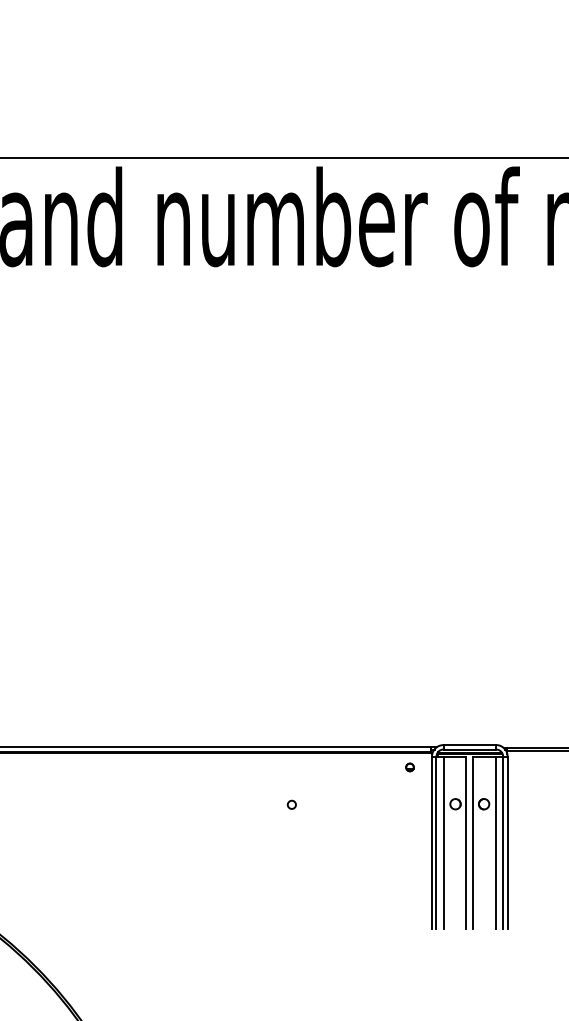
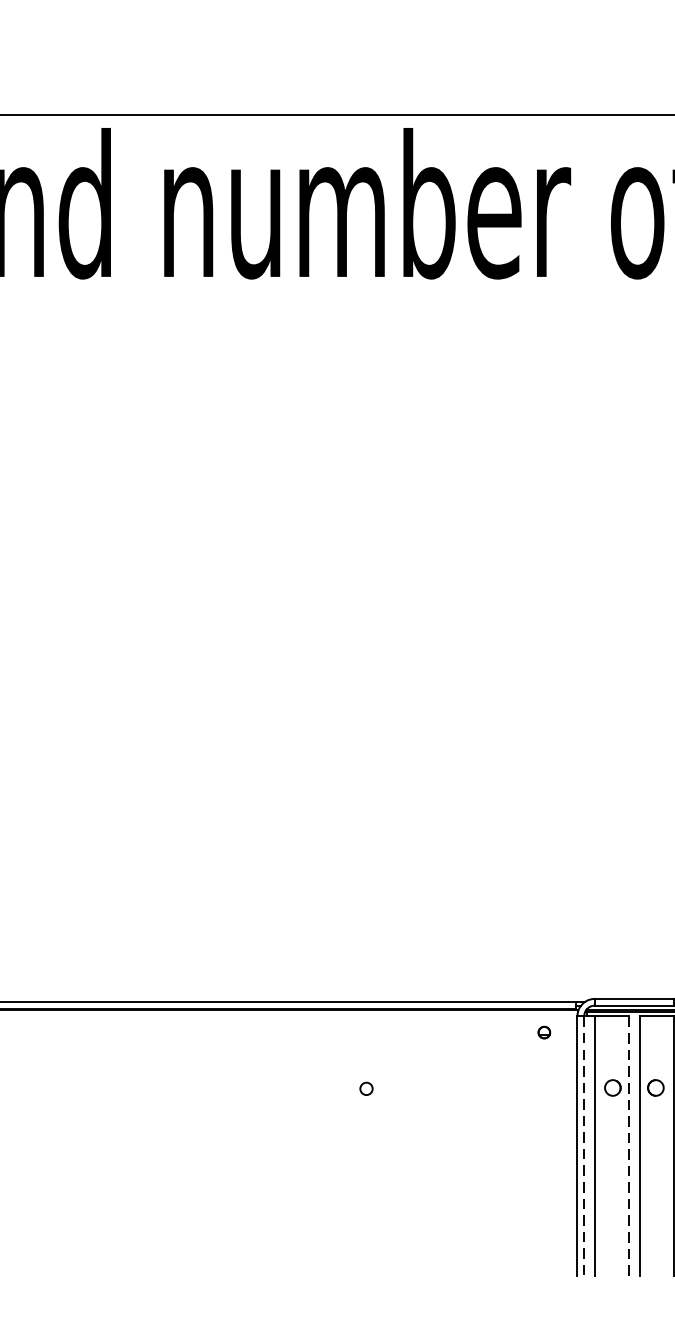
line: (466, 842) -> (629, 1145), solid -> dashed
line: (436, 843) -> (584, 1147), solid -> dashed

